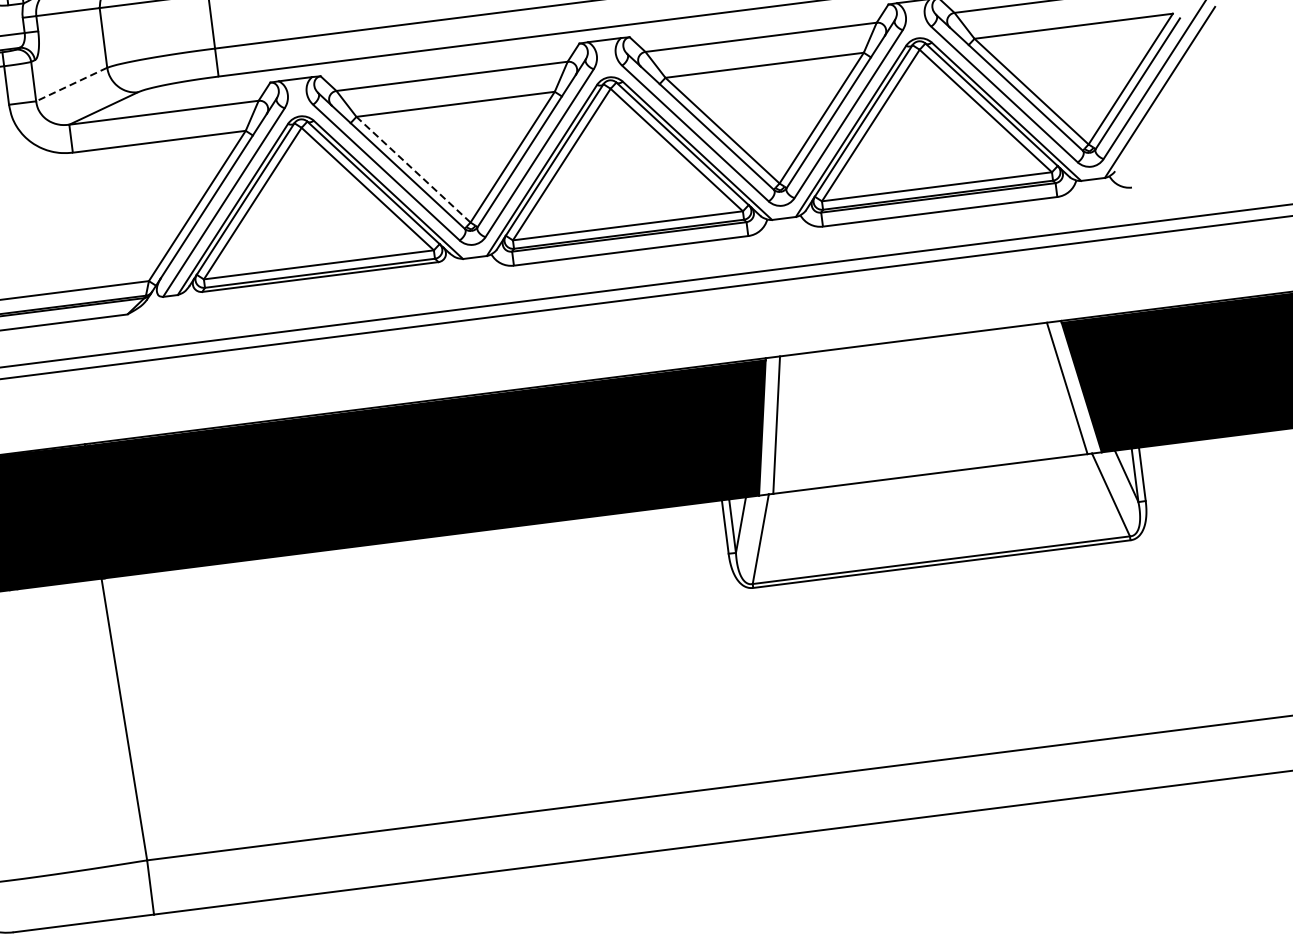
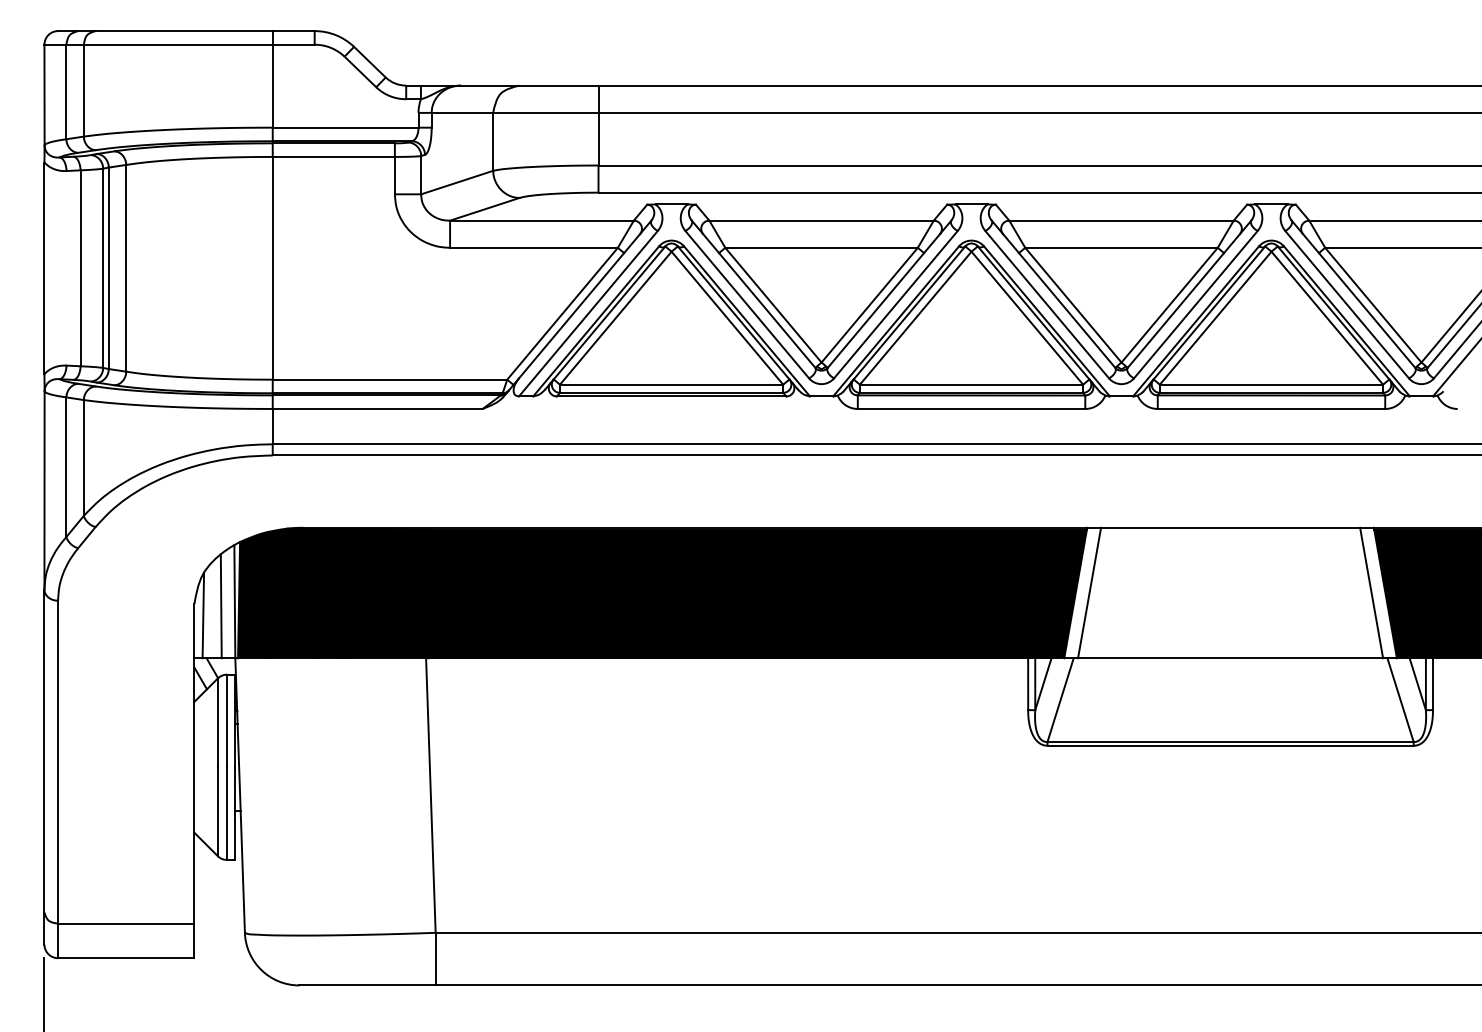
line: (72, 84) -> (457, 182), dashed -> solid
line: (413, 170) -> (773, 305), dashed -> solid

